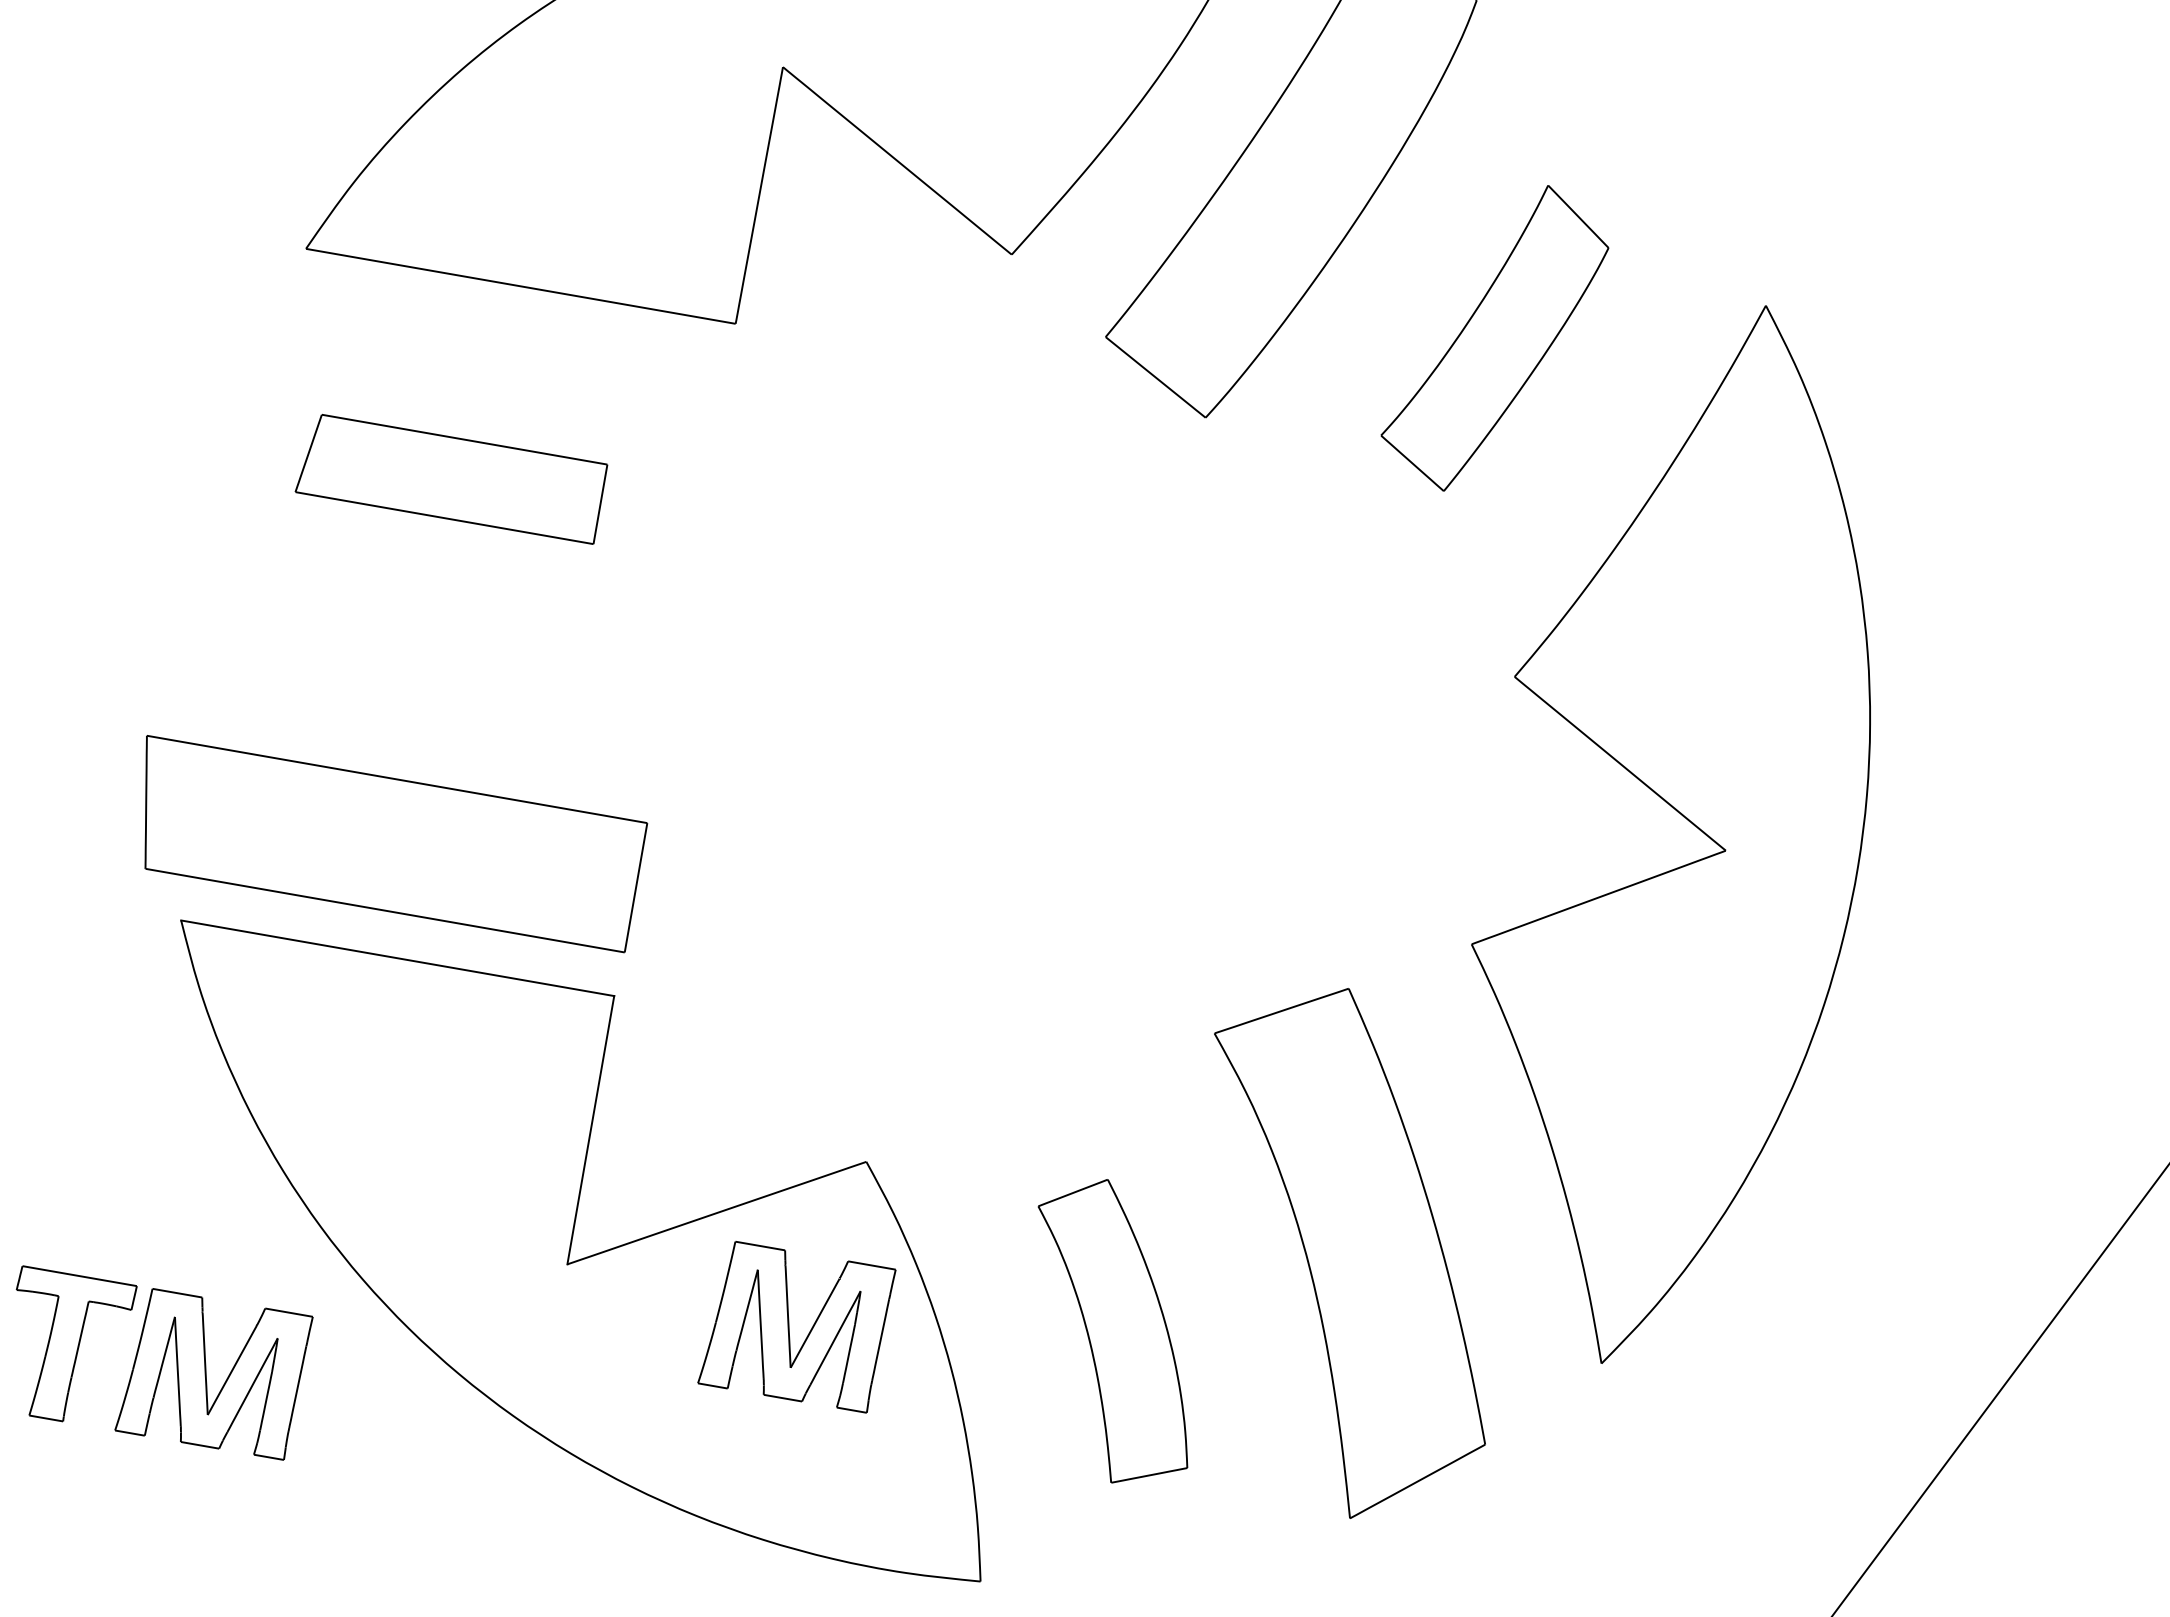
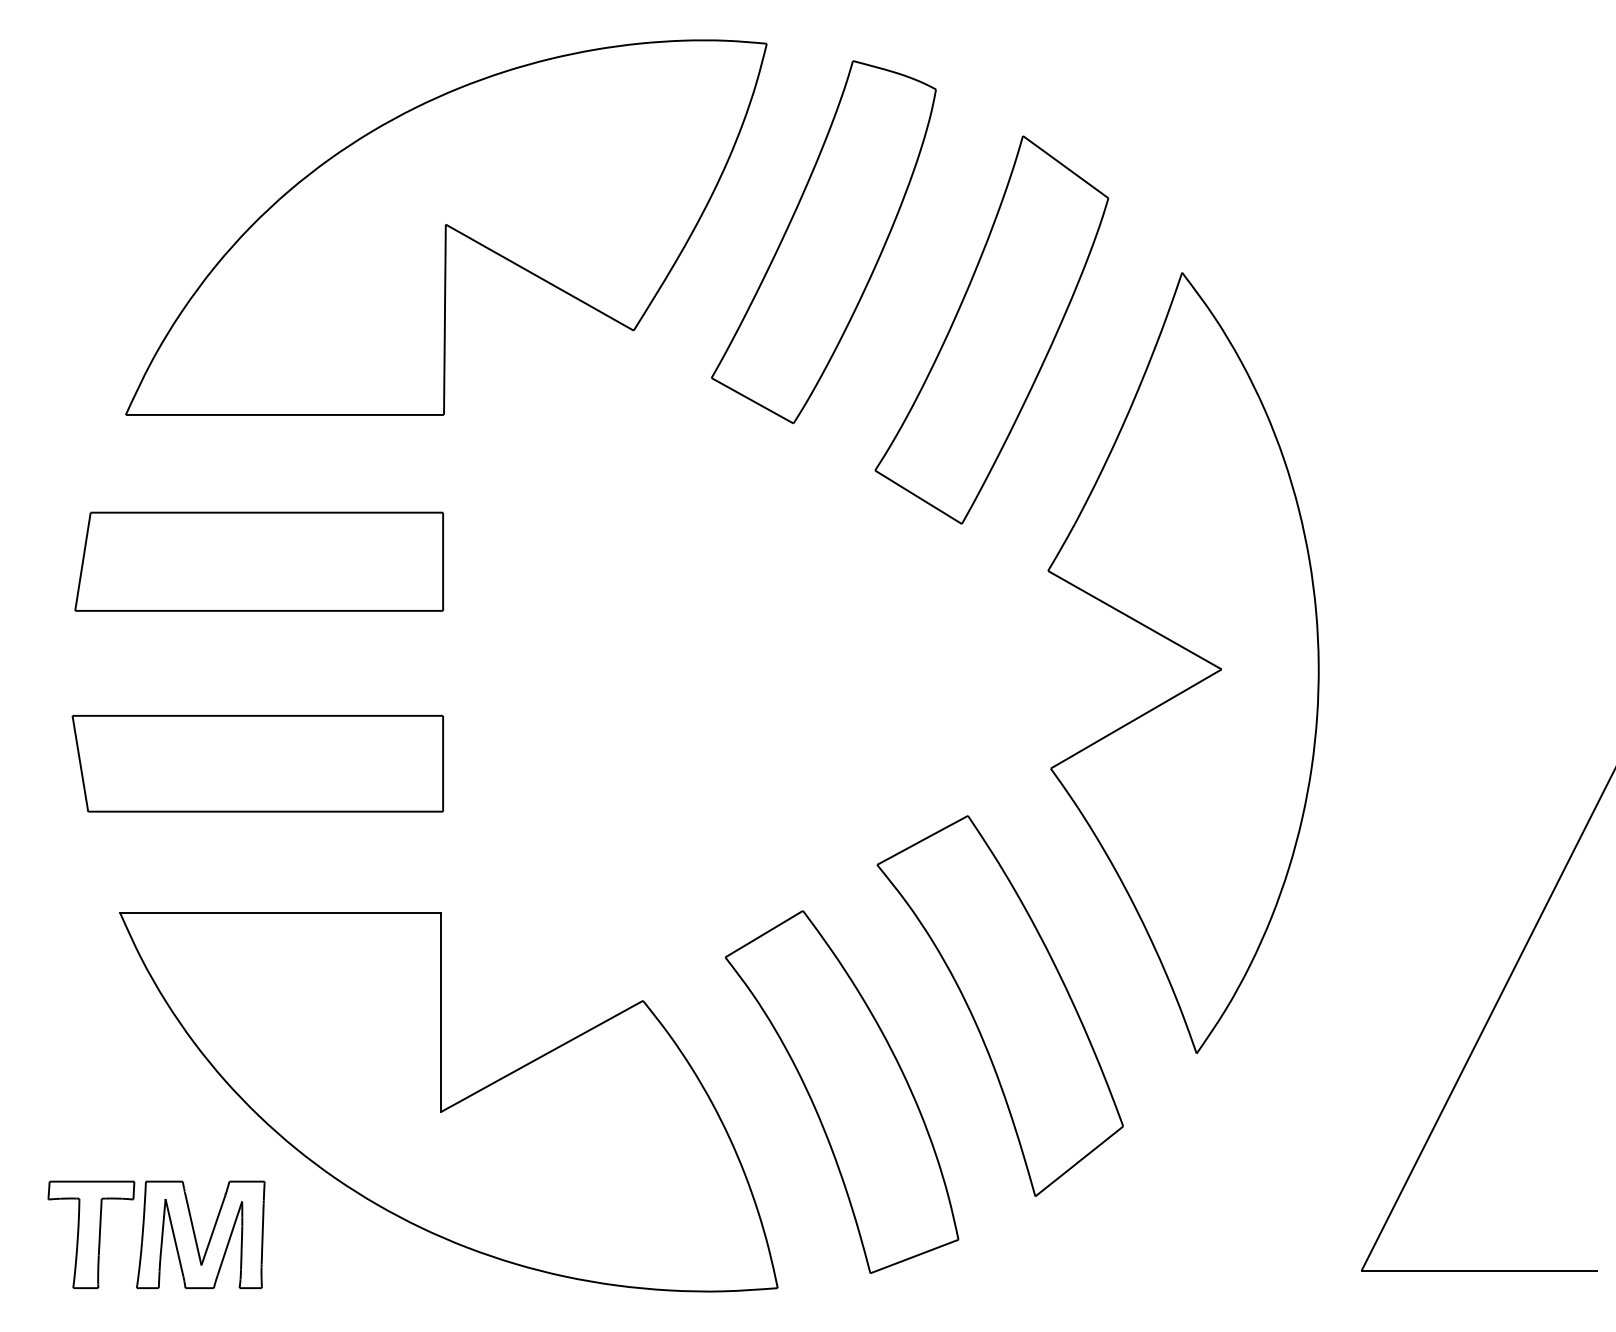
part: (1495, 337) -> (991, 329), size x1.67
part: (450, 477) -> (258, 561), size x1.67
part: (385, 843) -> (257, 763), moved
part: (796, 1325) -> (613, 1127), removed
part: (1114, 1331) -> (842, 1091), size x1.67

